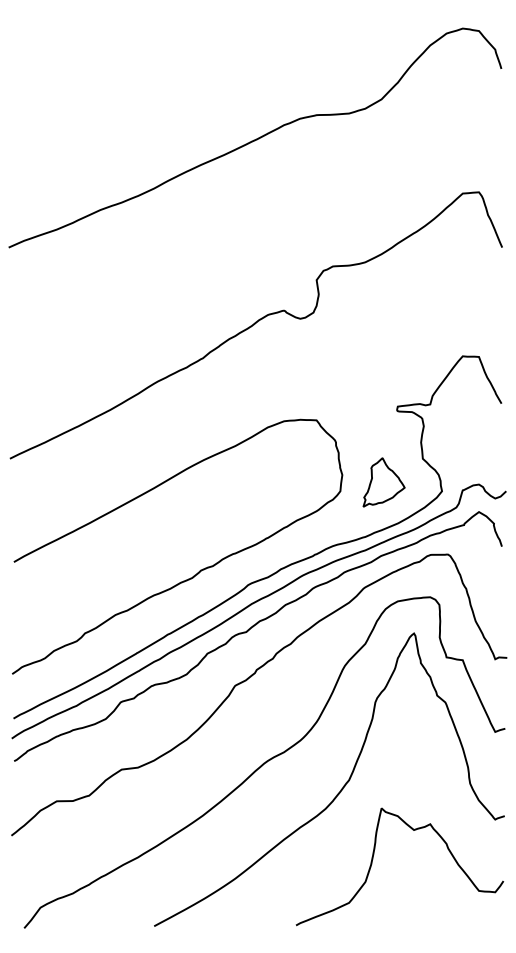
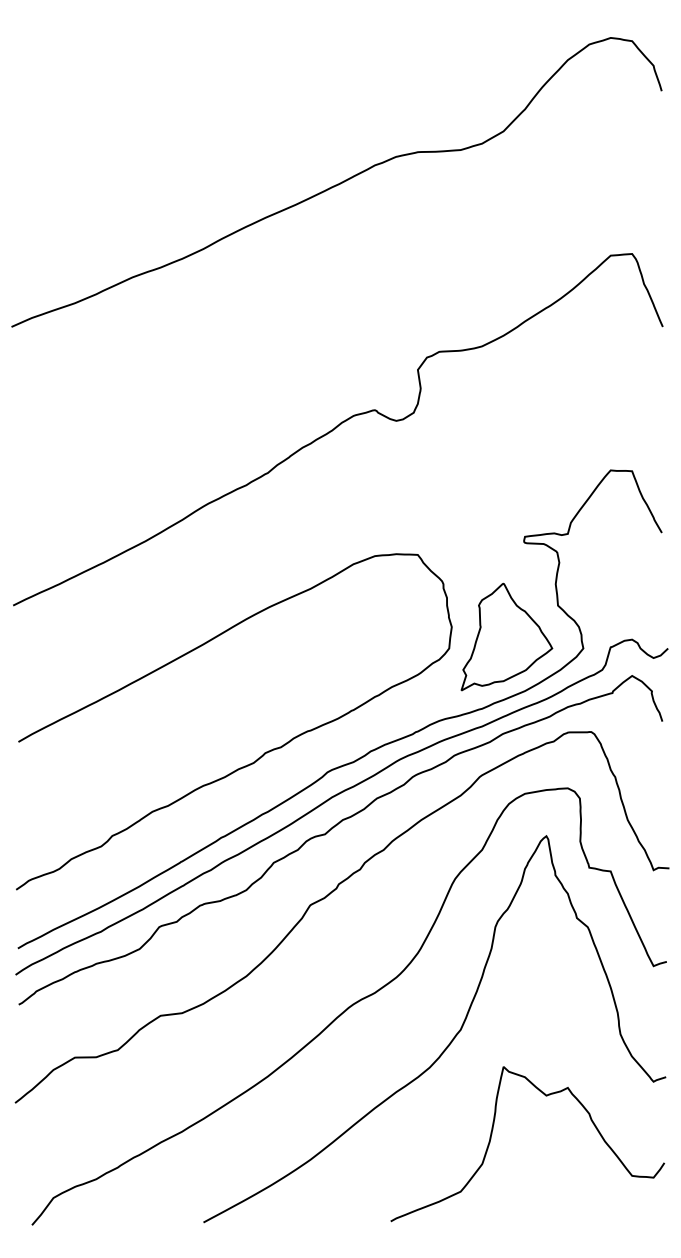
part: (383, 482) -> (506, 636), size x1.67

